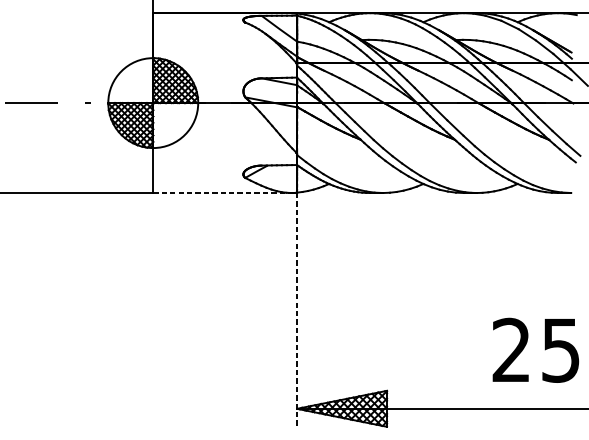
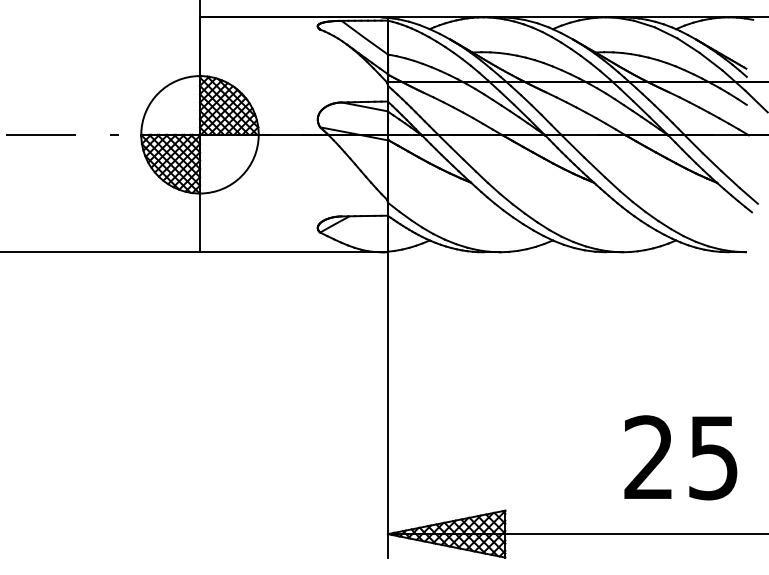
line: (222, 193) -> (290, 252), dashed -> solid
line: (296, 309) -> (387, 404), dashed -> solid
text: (535, 350) -> (680, 457), moved

